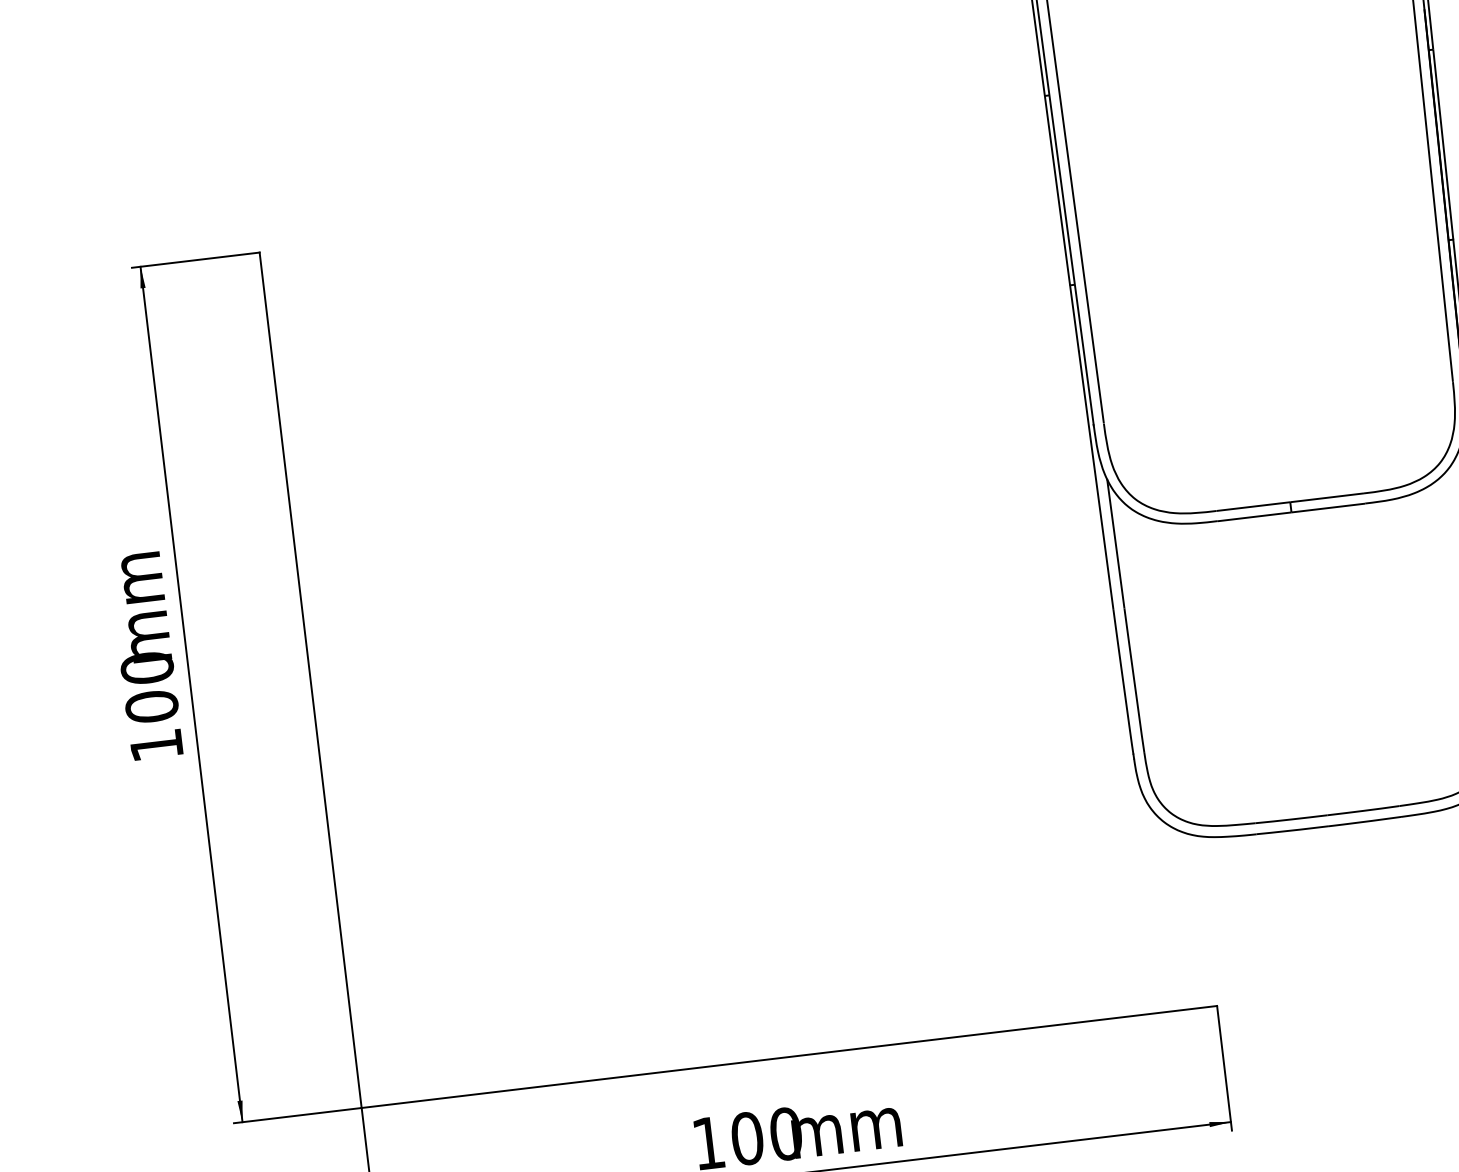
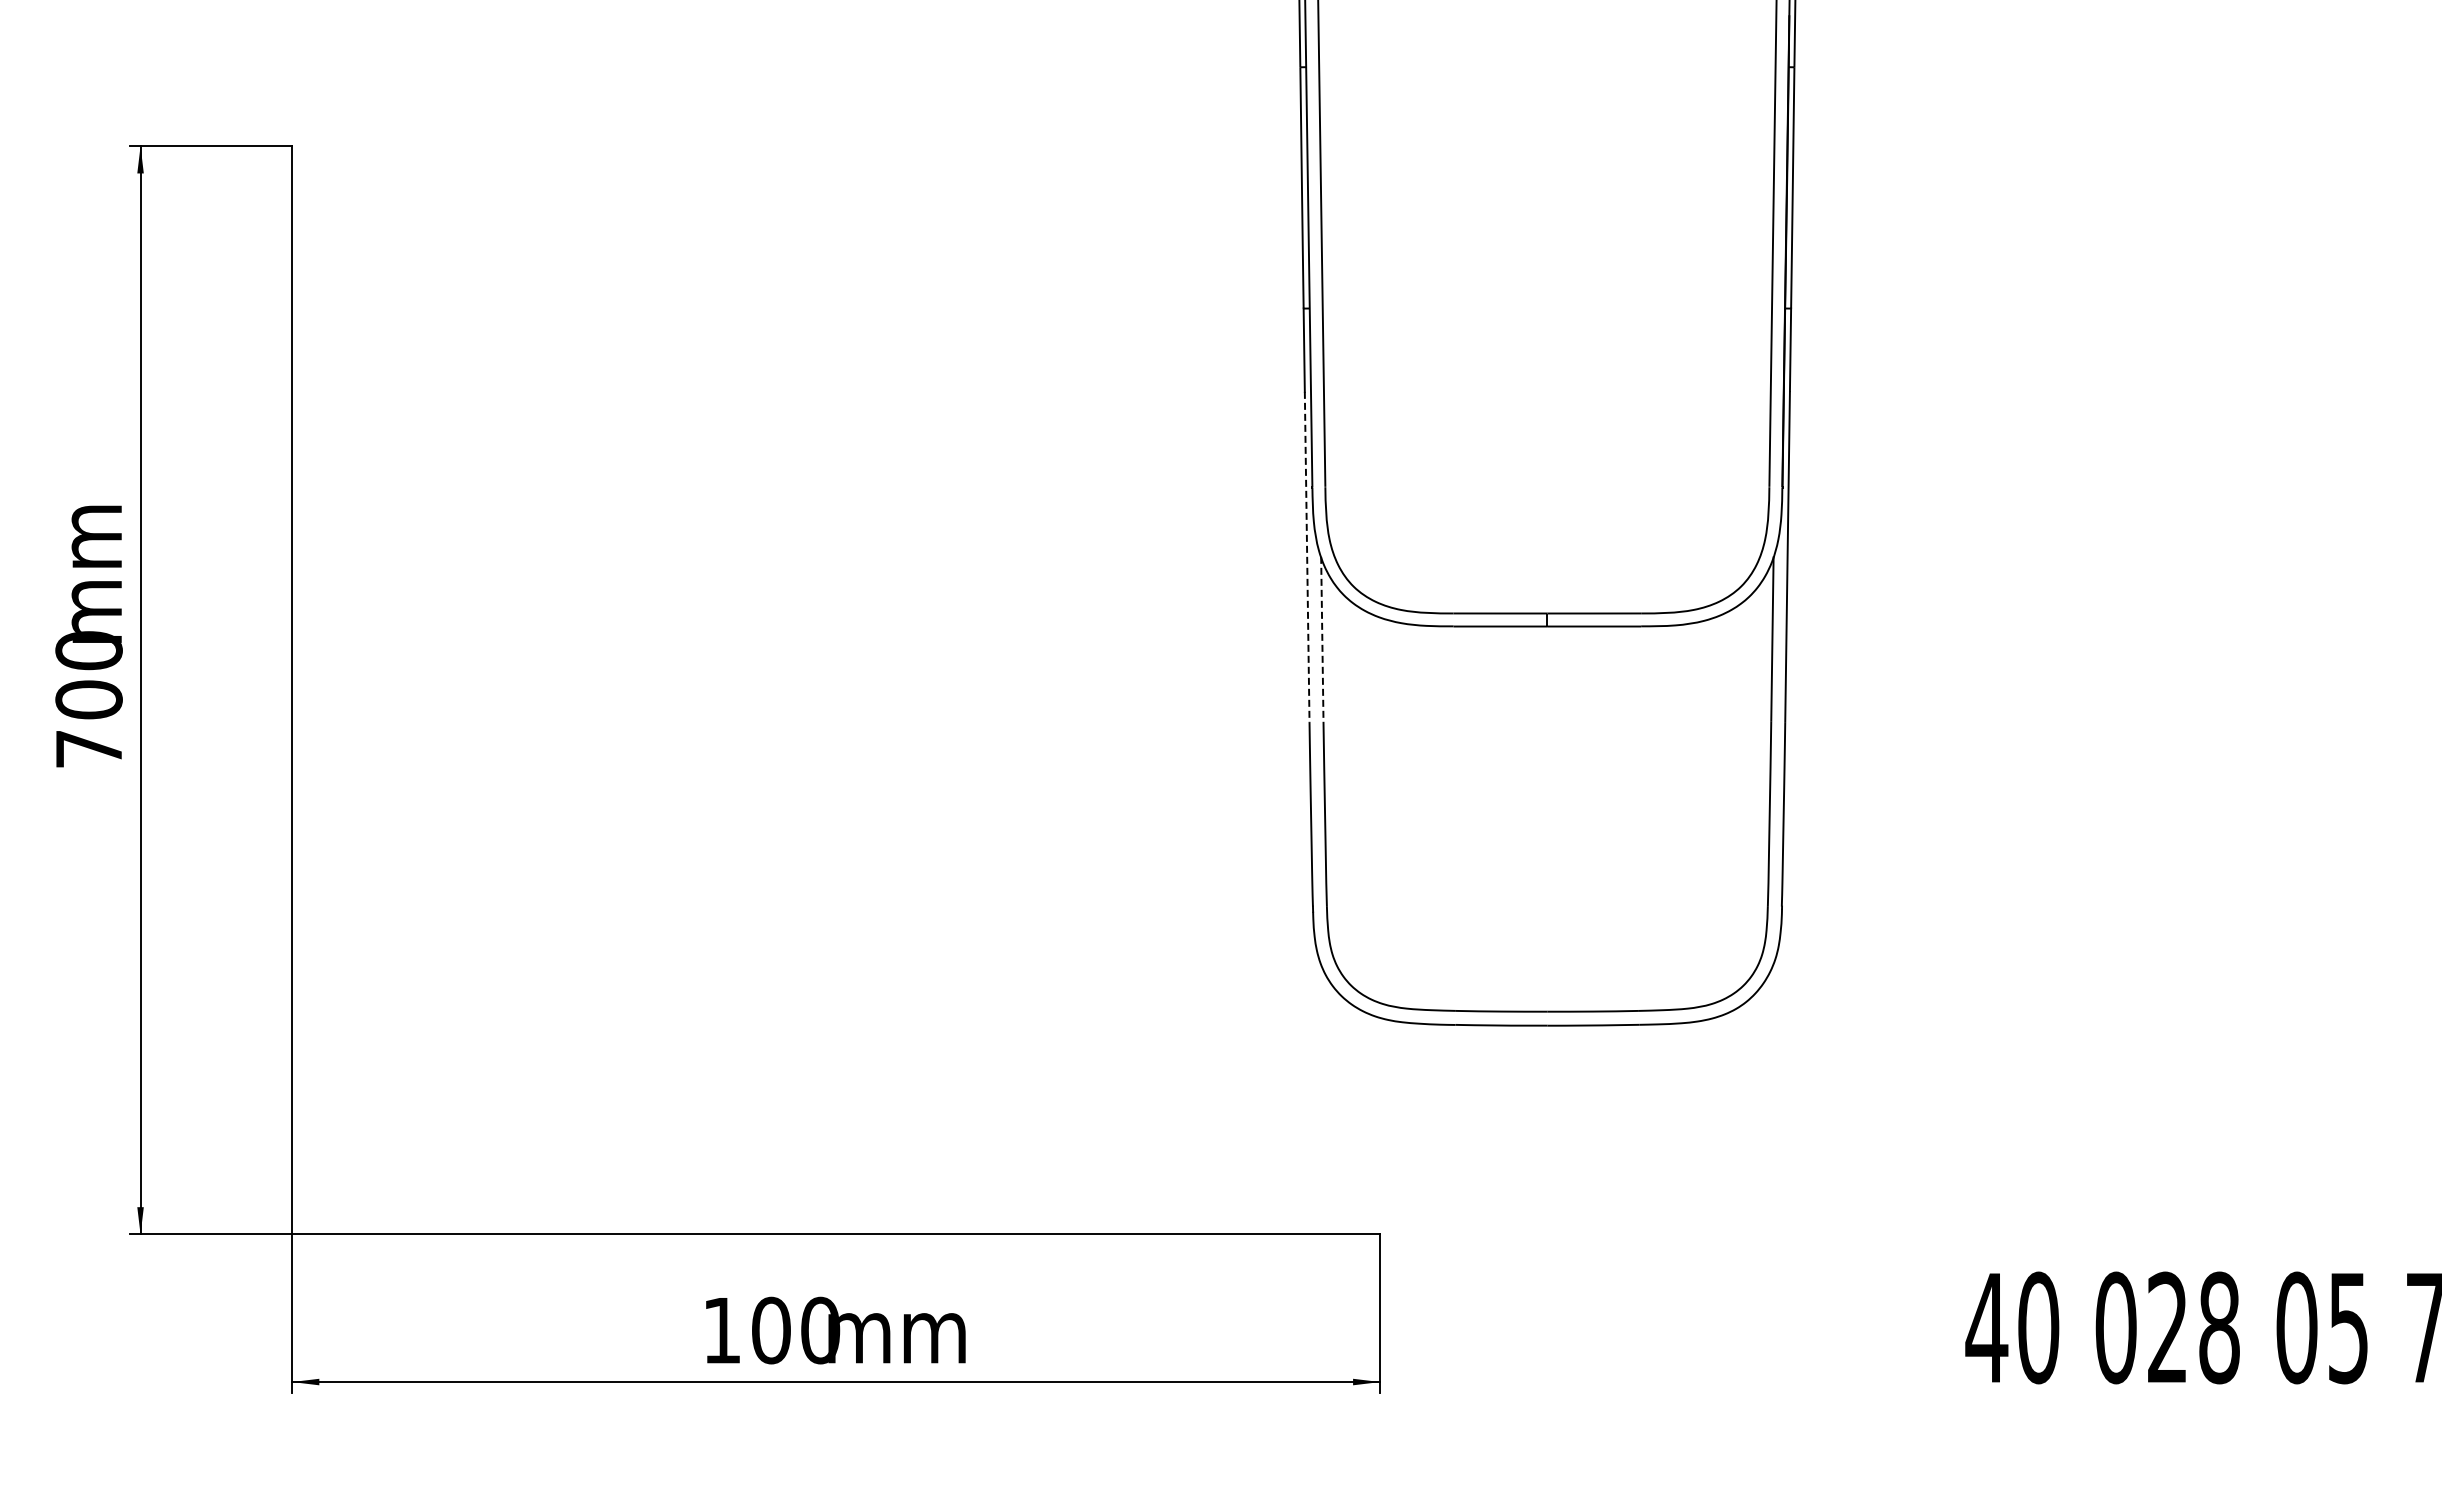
line: (1096, 479) -> (1307, 556), solid -> dashed
line: (1115, 543) -> (1322, 639), solid -> dashed
text: (156, 745) -> (88, 749), 100 -> 700

